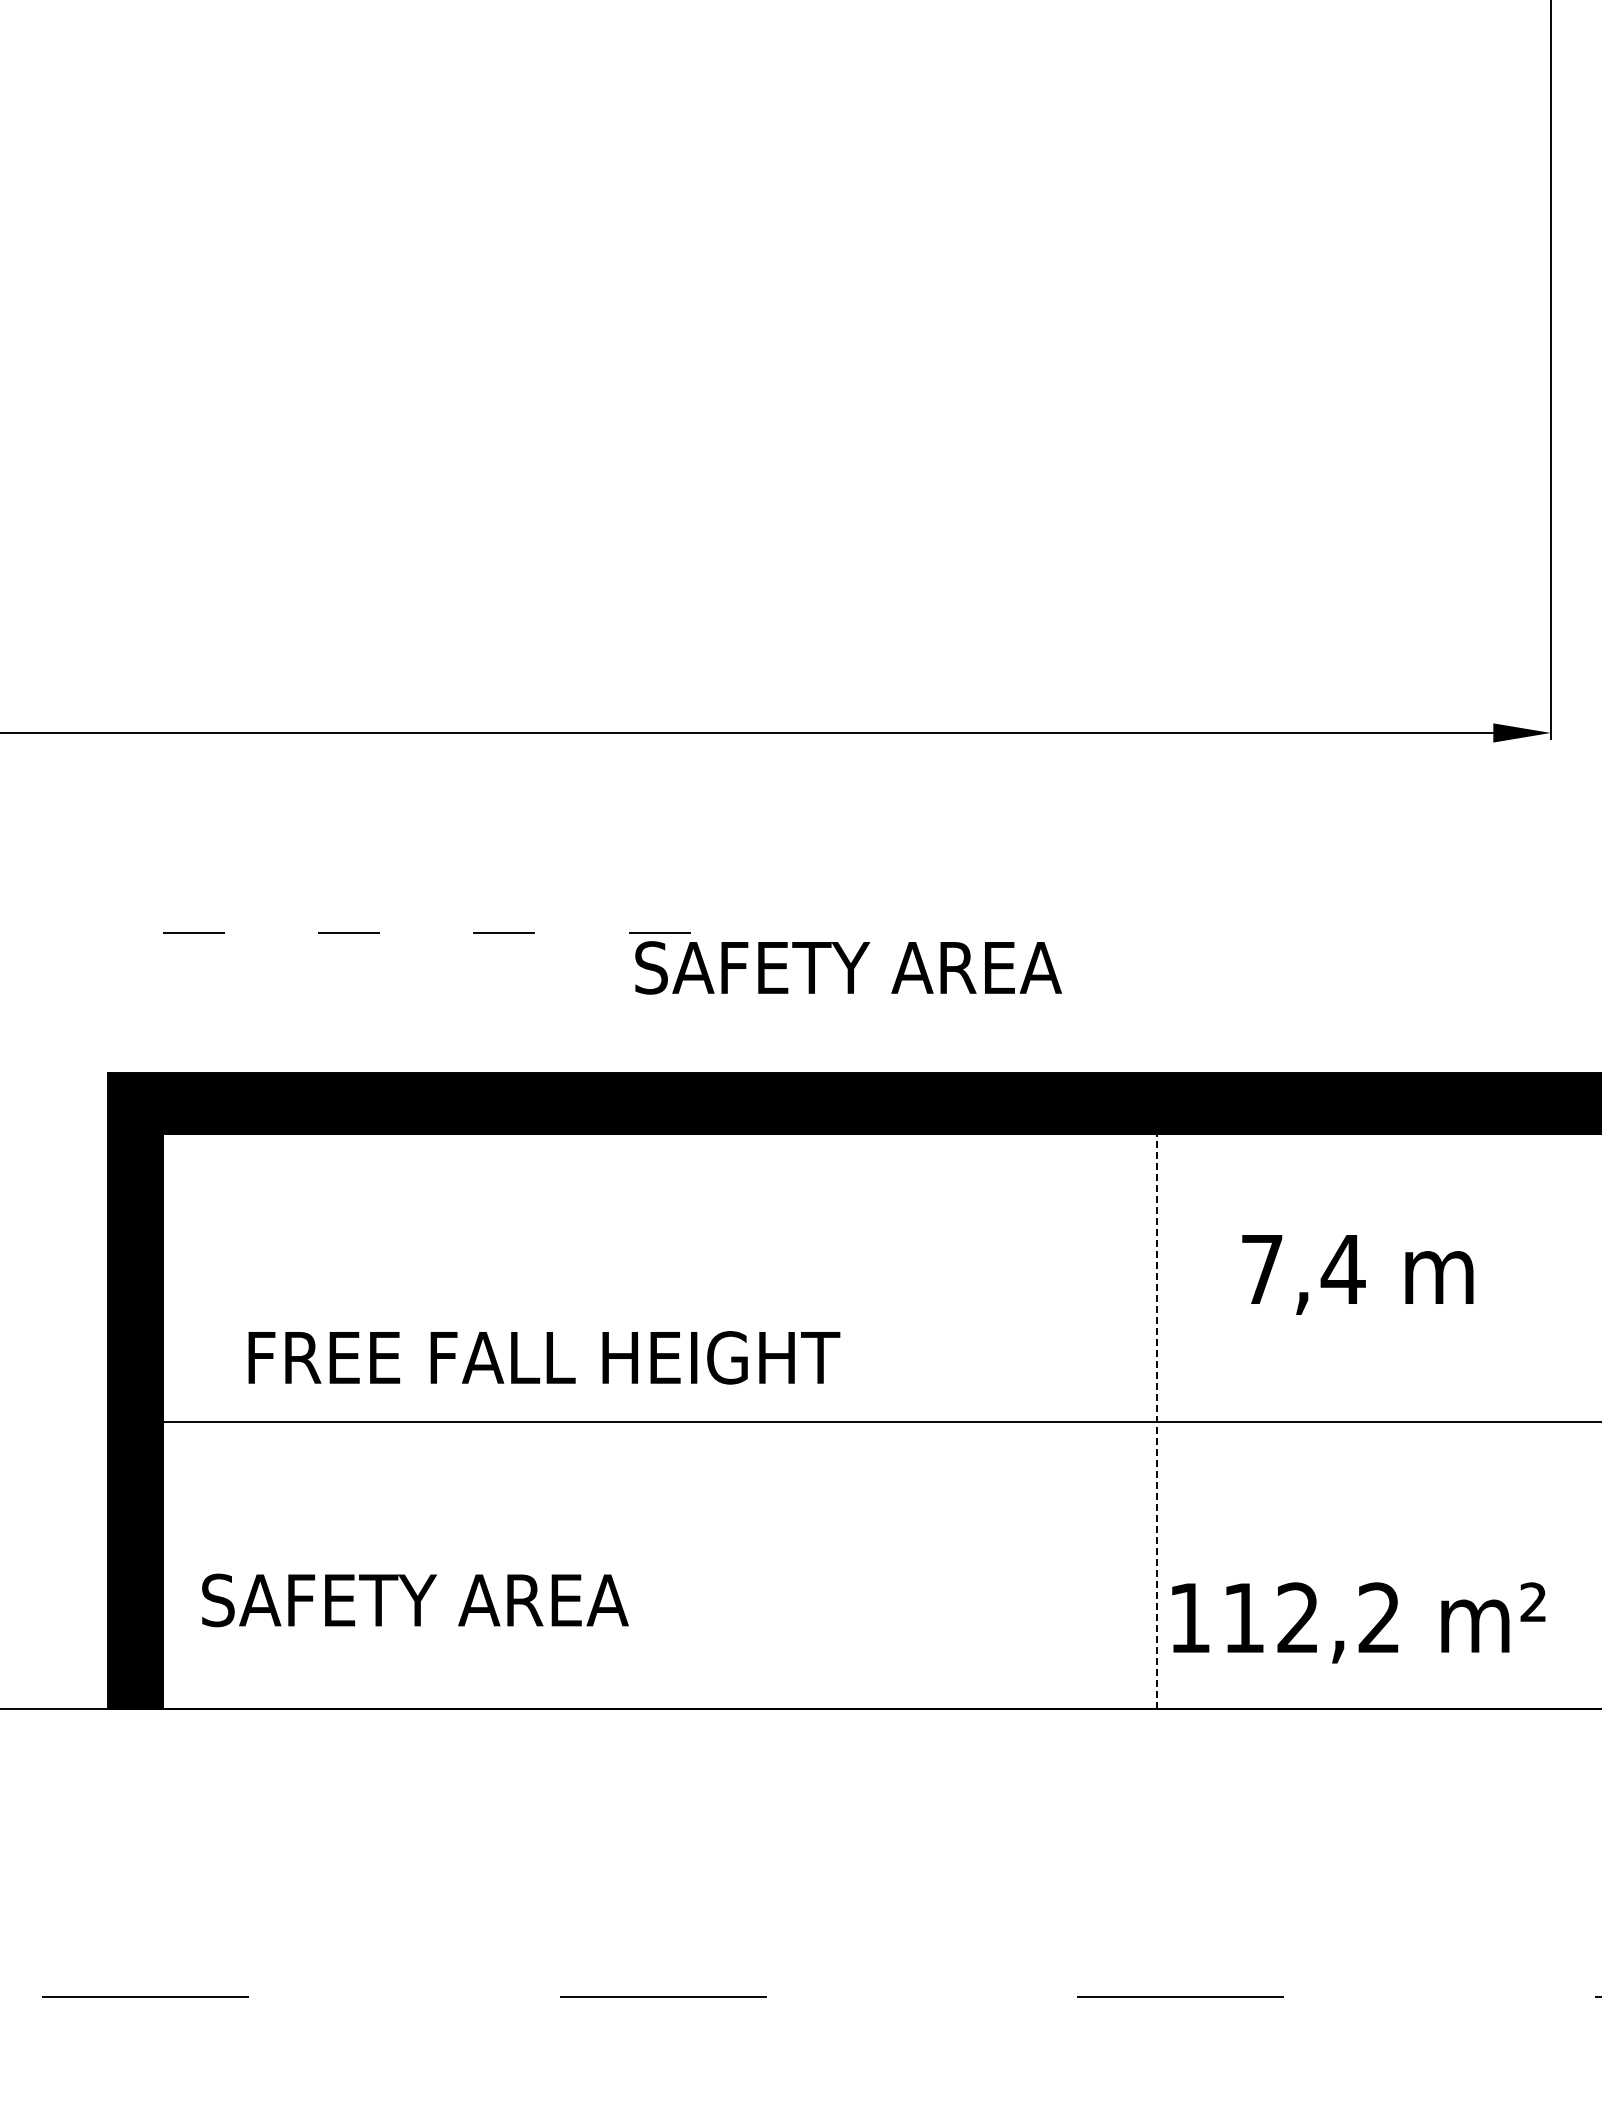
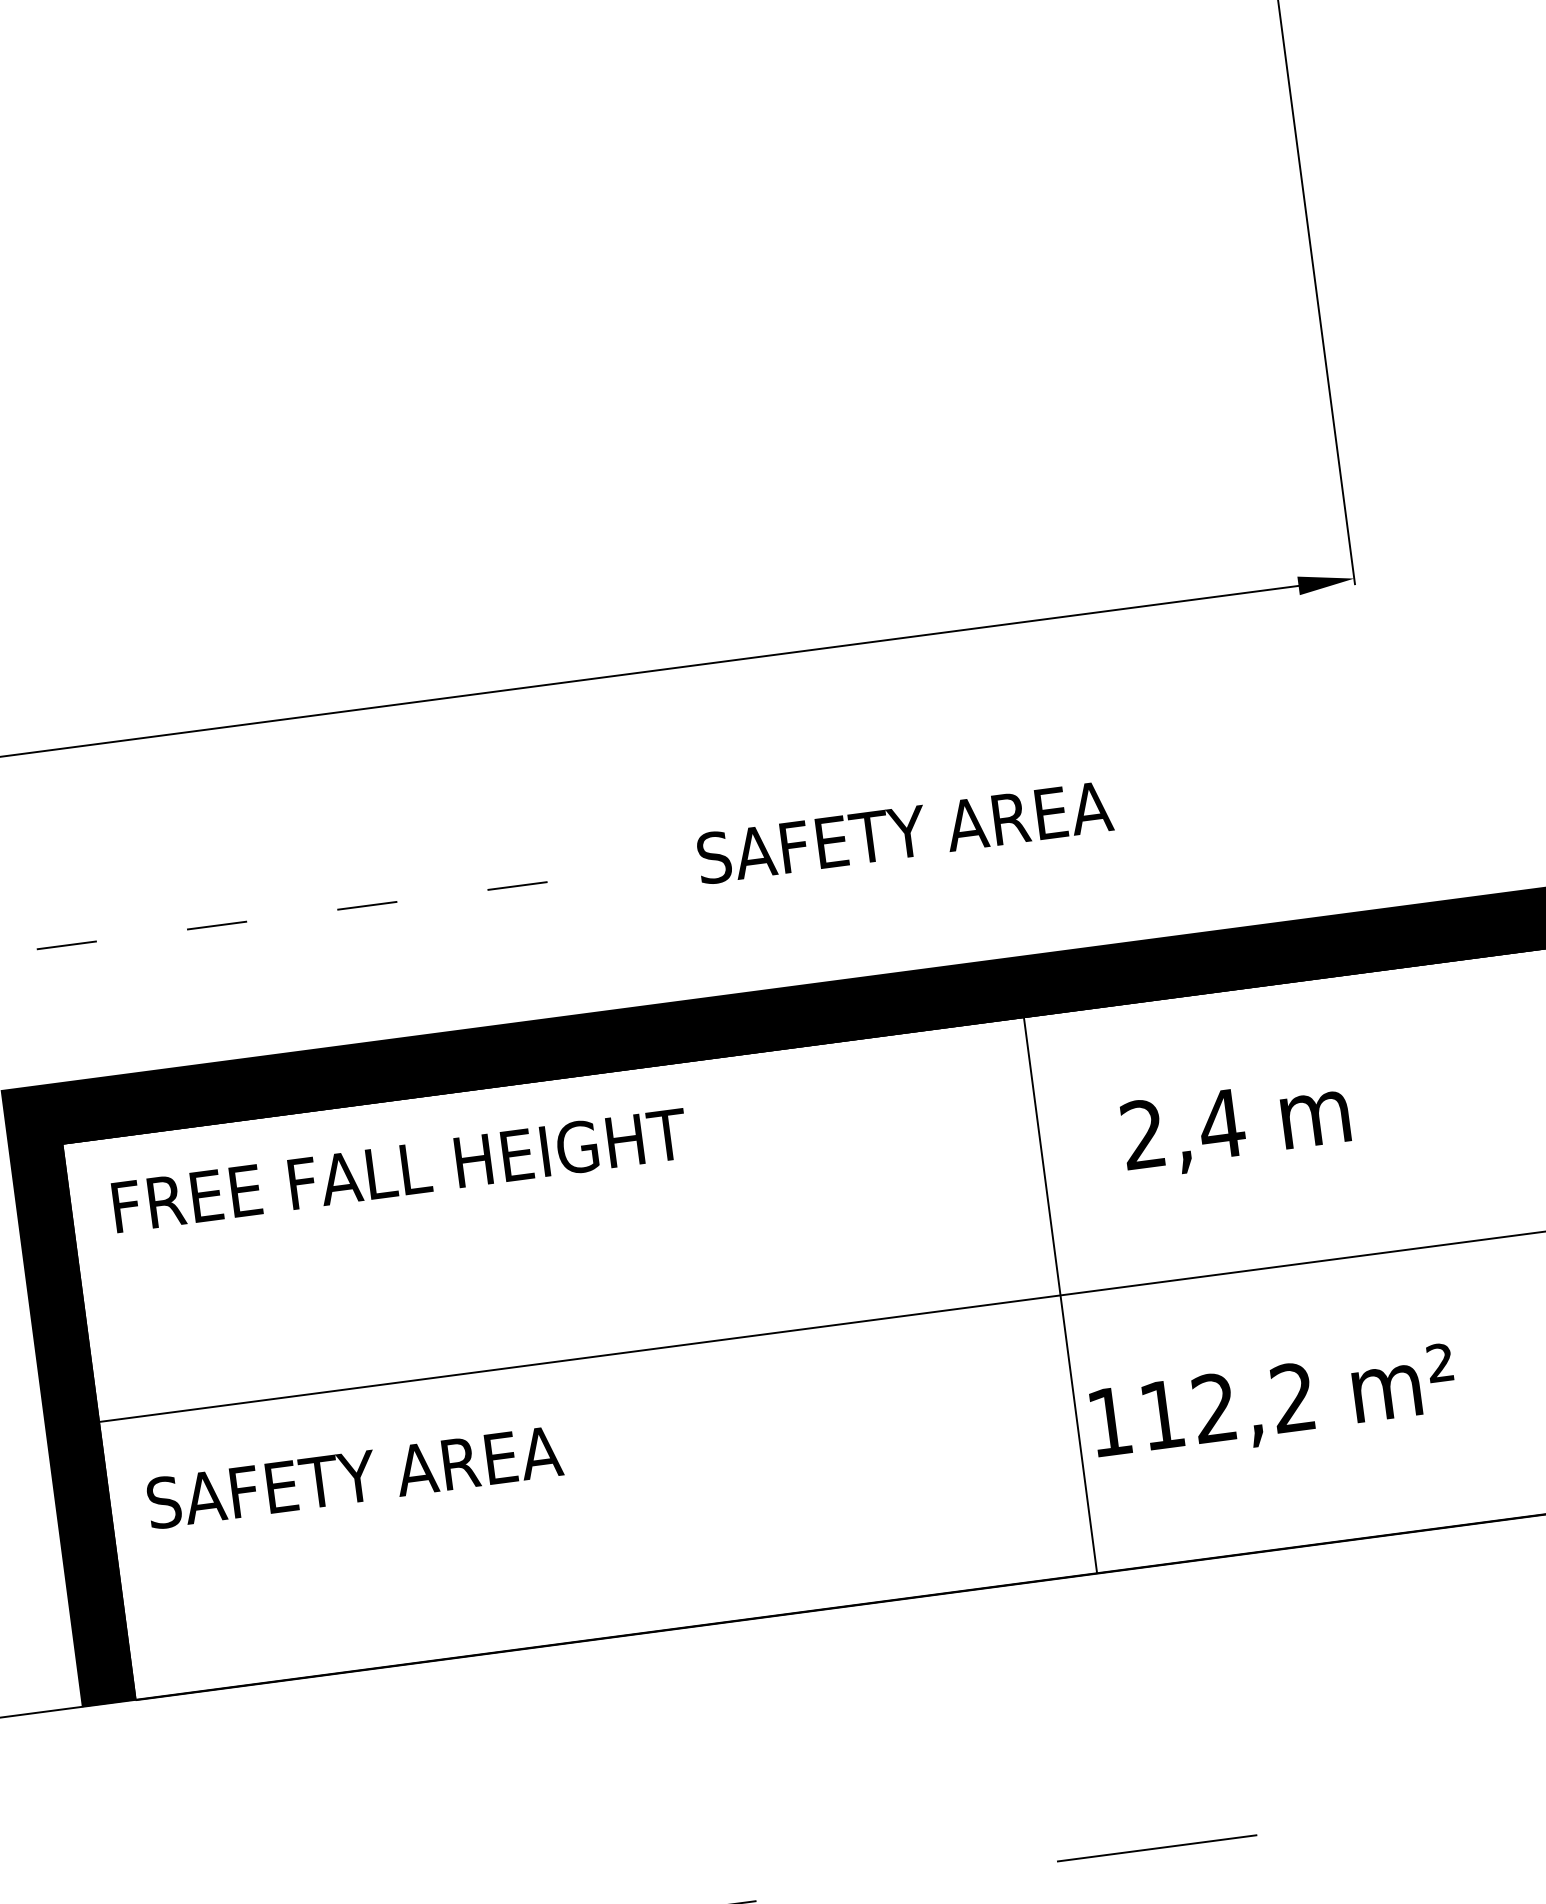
text: (848, 967) -> (905, 832), moved
text: (1261, 1268) -> (1142, 1133), 7,4 -> 2,4
text: (544, 1357) -> (400, 1170), moved
line: (1156, 1421) -> (1060, 1295), dashed -> solid
text: (415, 1600) -> (355, 1477), moved
text: (1358, 1622) -> (1273, 1404), moved

